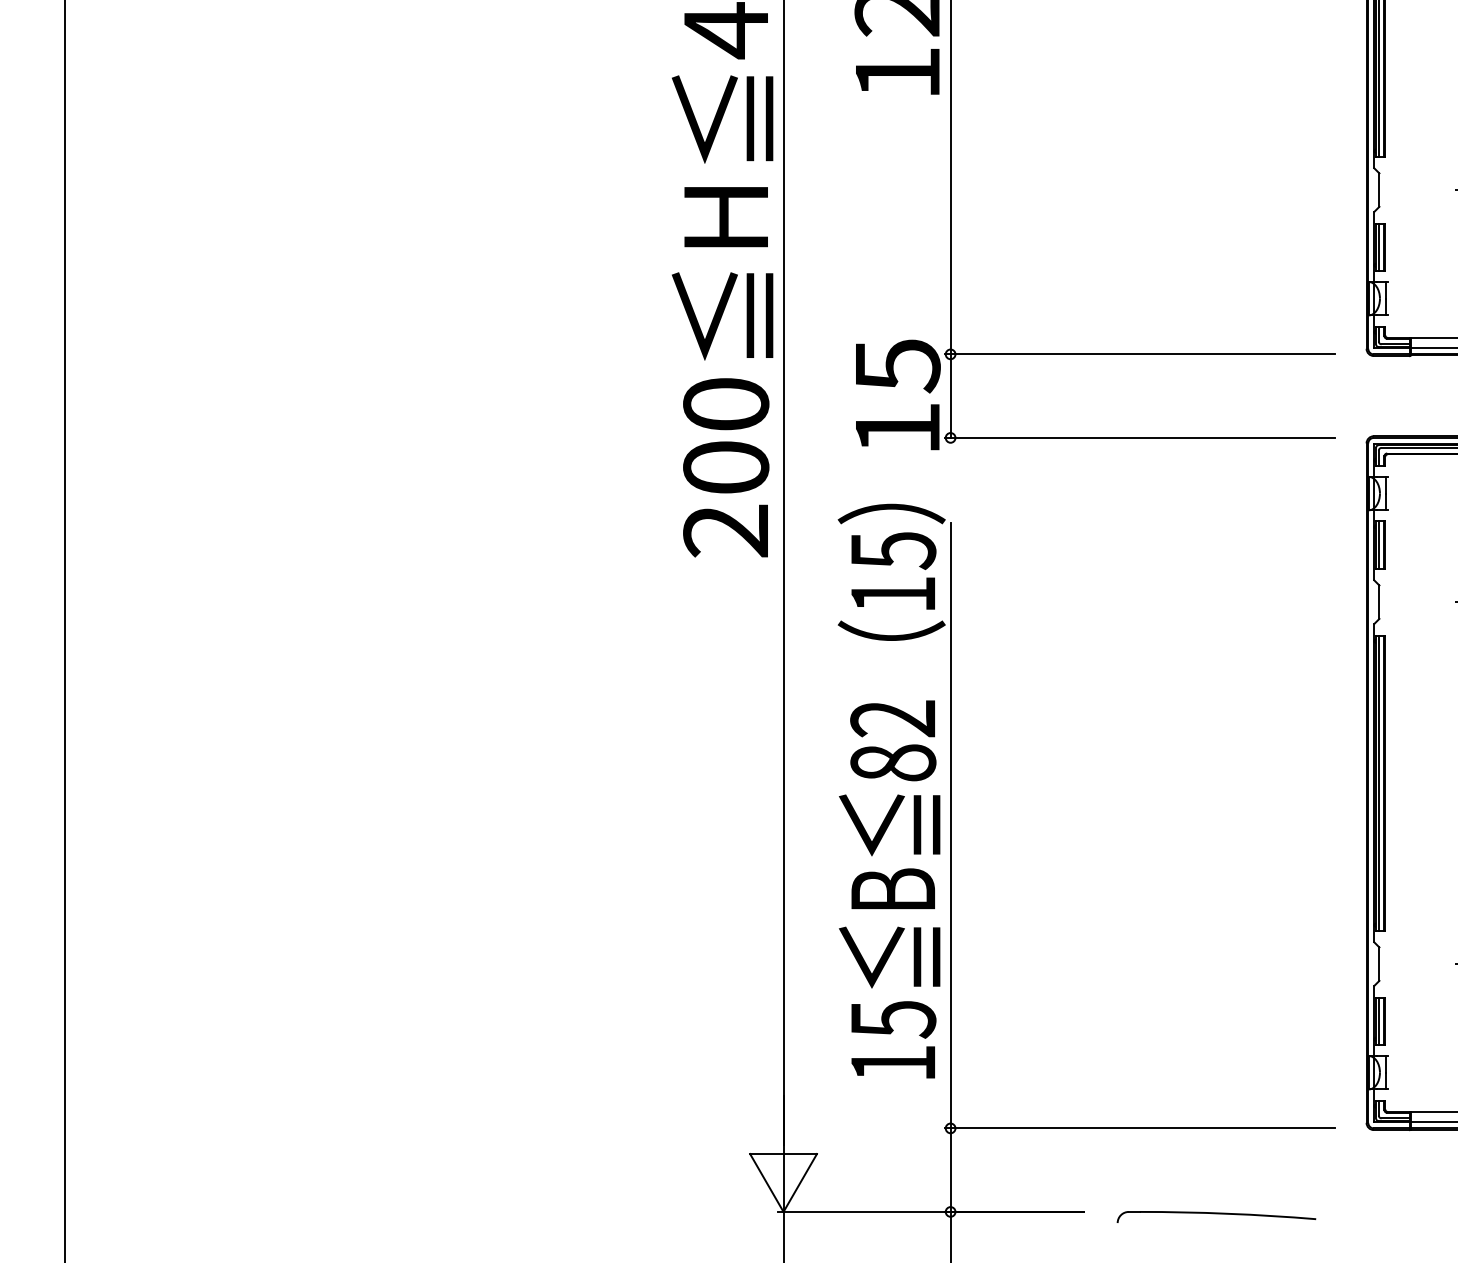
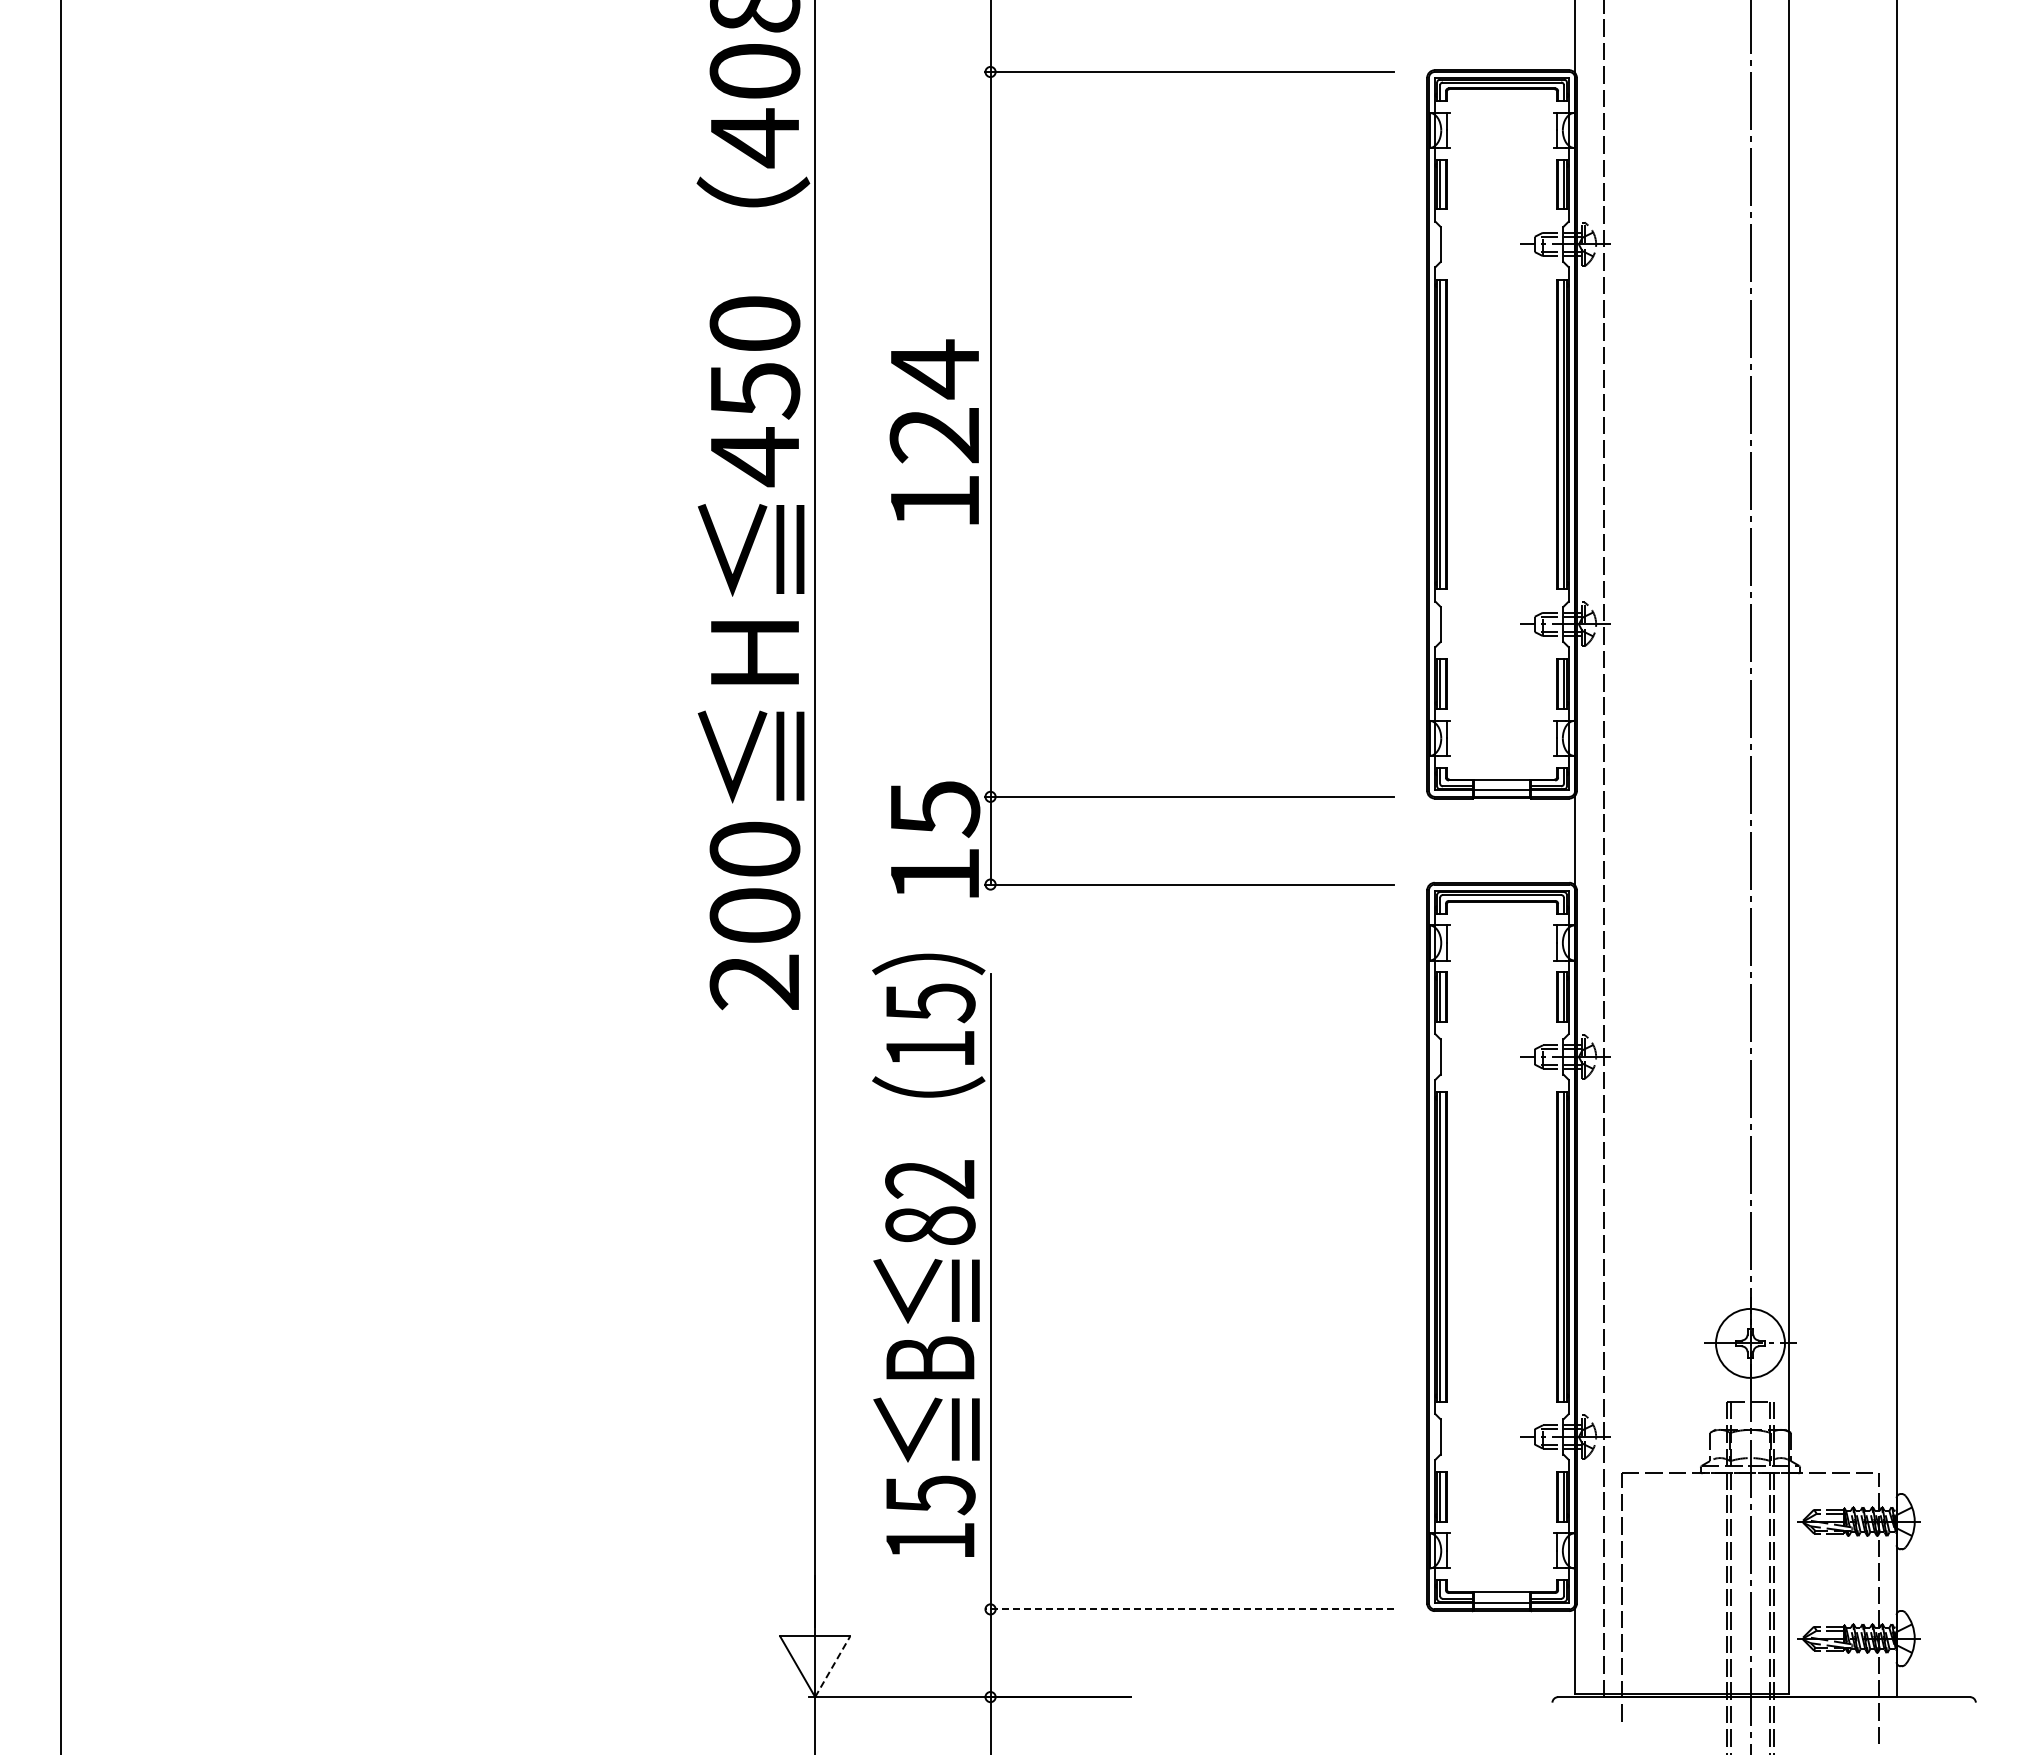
line: (1140, 1128) -> (1189, 1609), solid -> dashed
line: (800, 1182) -> (832, 1666), solid -> dashed
part: (1216, 1217) -> (1269, 1702), removed

